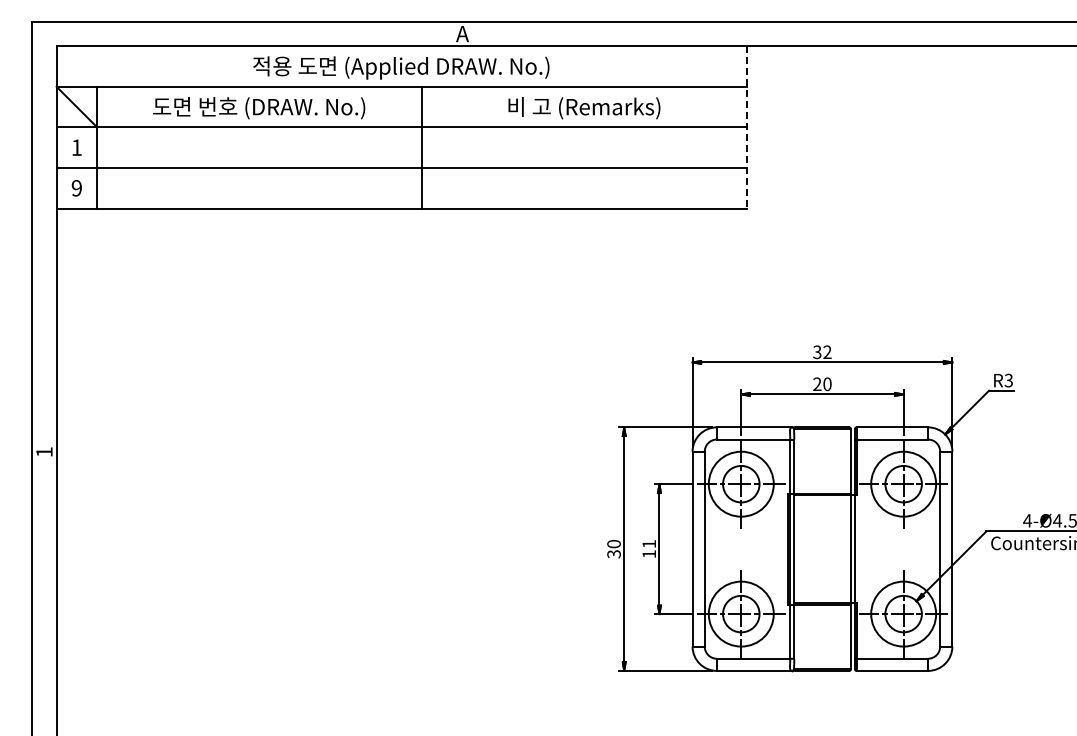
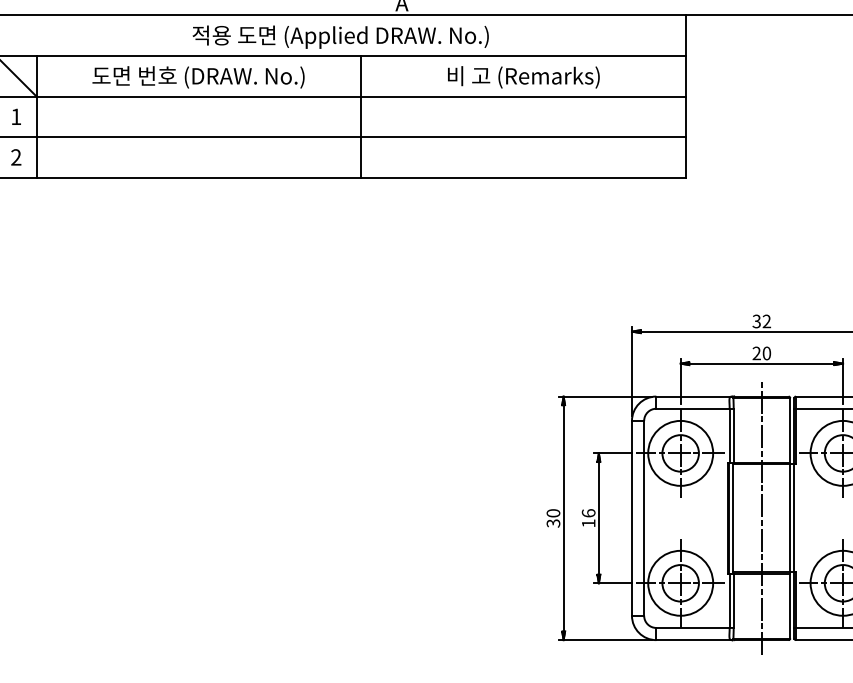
line: (746, 127) -> (685, 96), dashed -> solid
text: (76, 188) -> (15, 157), 9 -> 2
text: (649, 543) -> (588, 512), 11 -> 16
line: (822, 549) -> (761, 518), added

